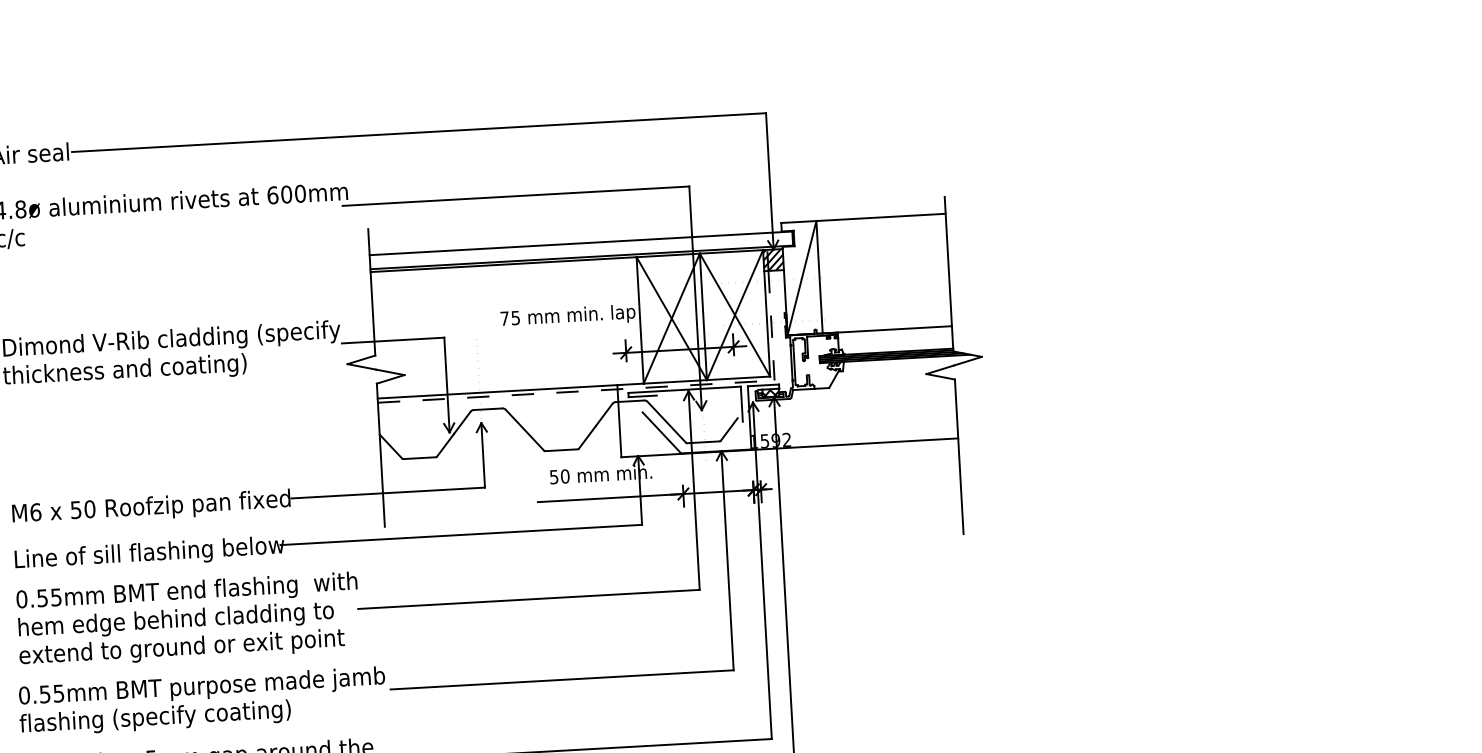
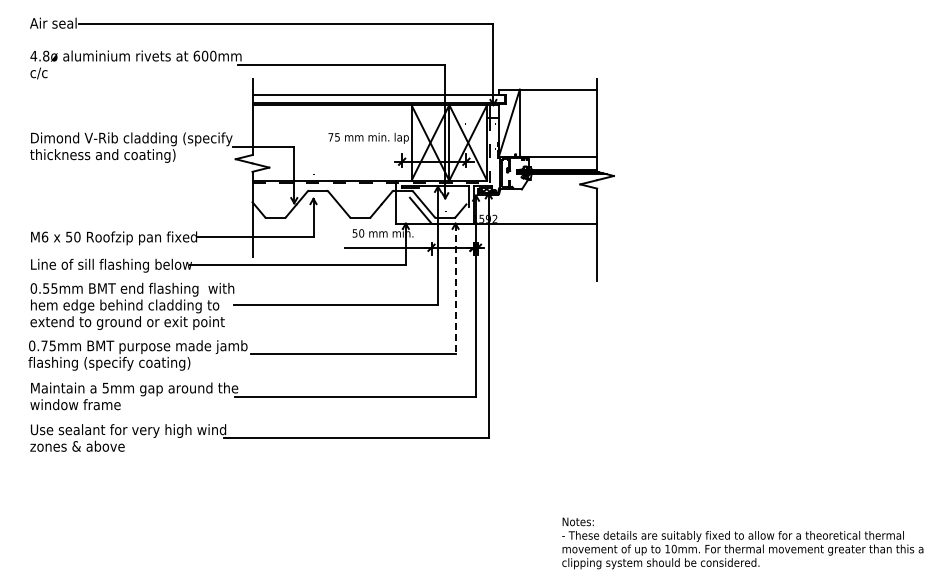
hatch: (772, 260) -> (492, 111), removed
line: (727, 561) -> (455, 289), solid -> dashed
text: (45, 693) -> (44, 345), 0.55mm -> 0.75mm

